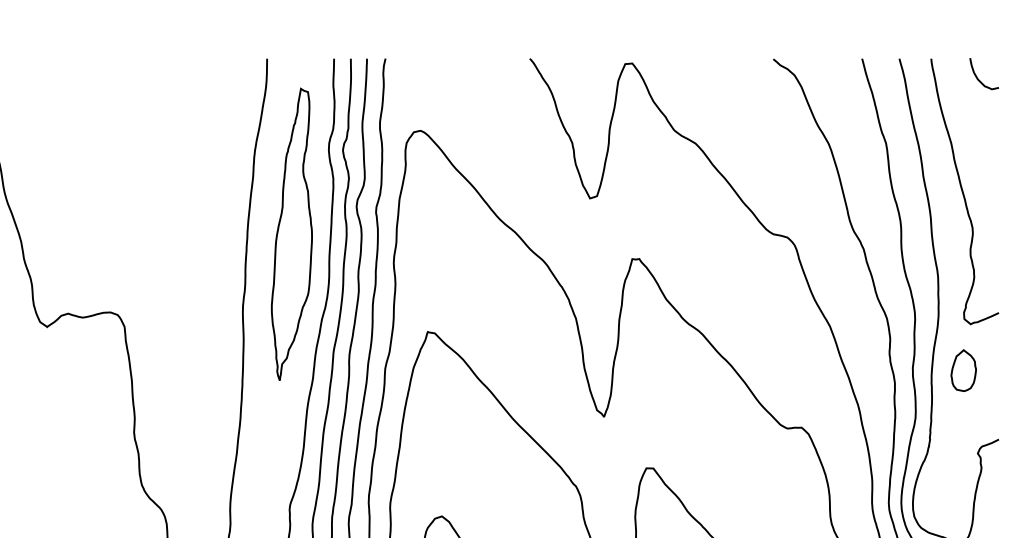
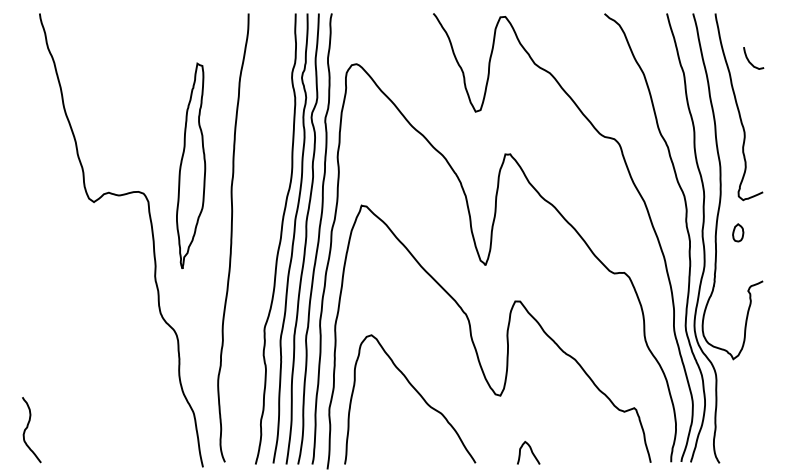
curve: (979, 78) -> (750, 61), moved
part: (292, 233) -> (191, 165), moved
part: (962, 370) -> (737, 232), size x0.6

